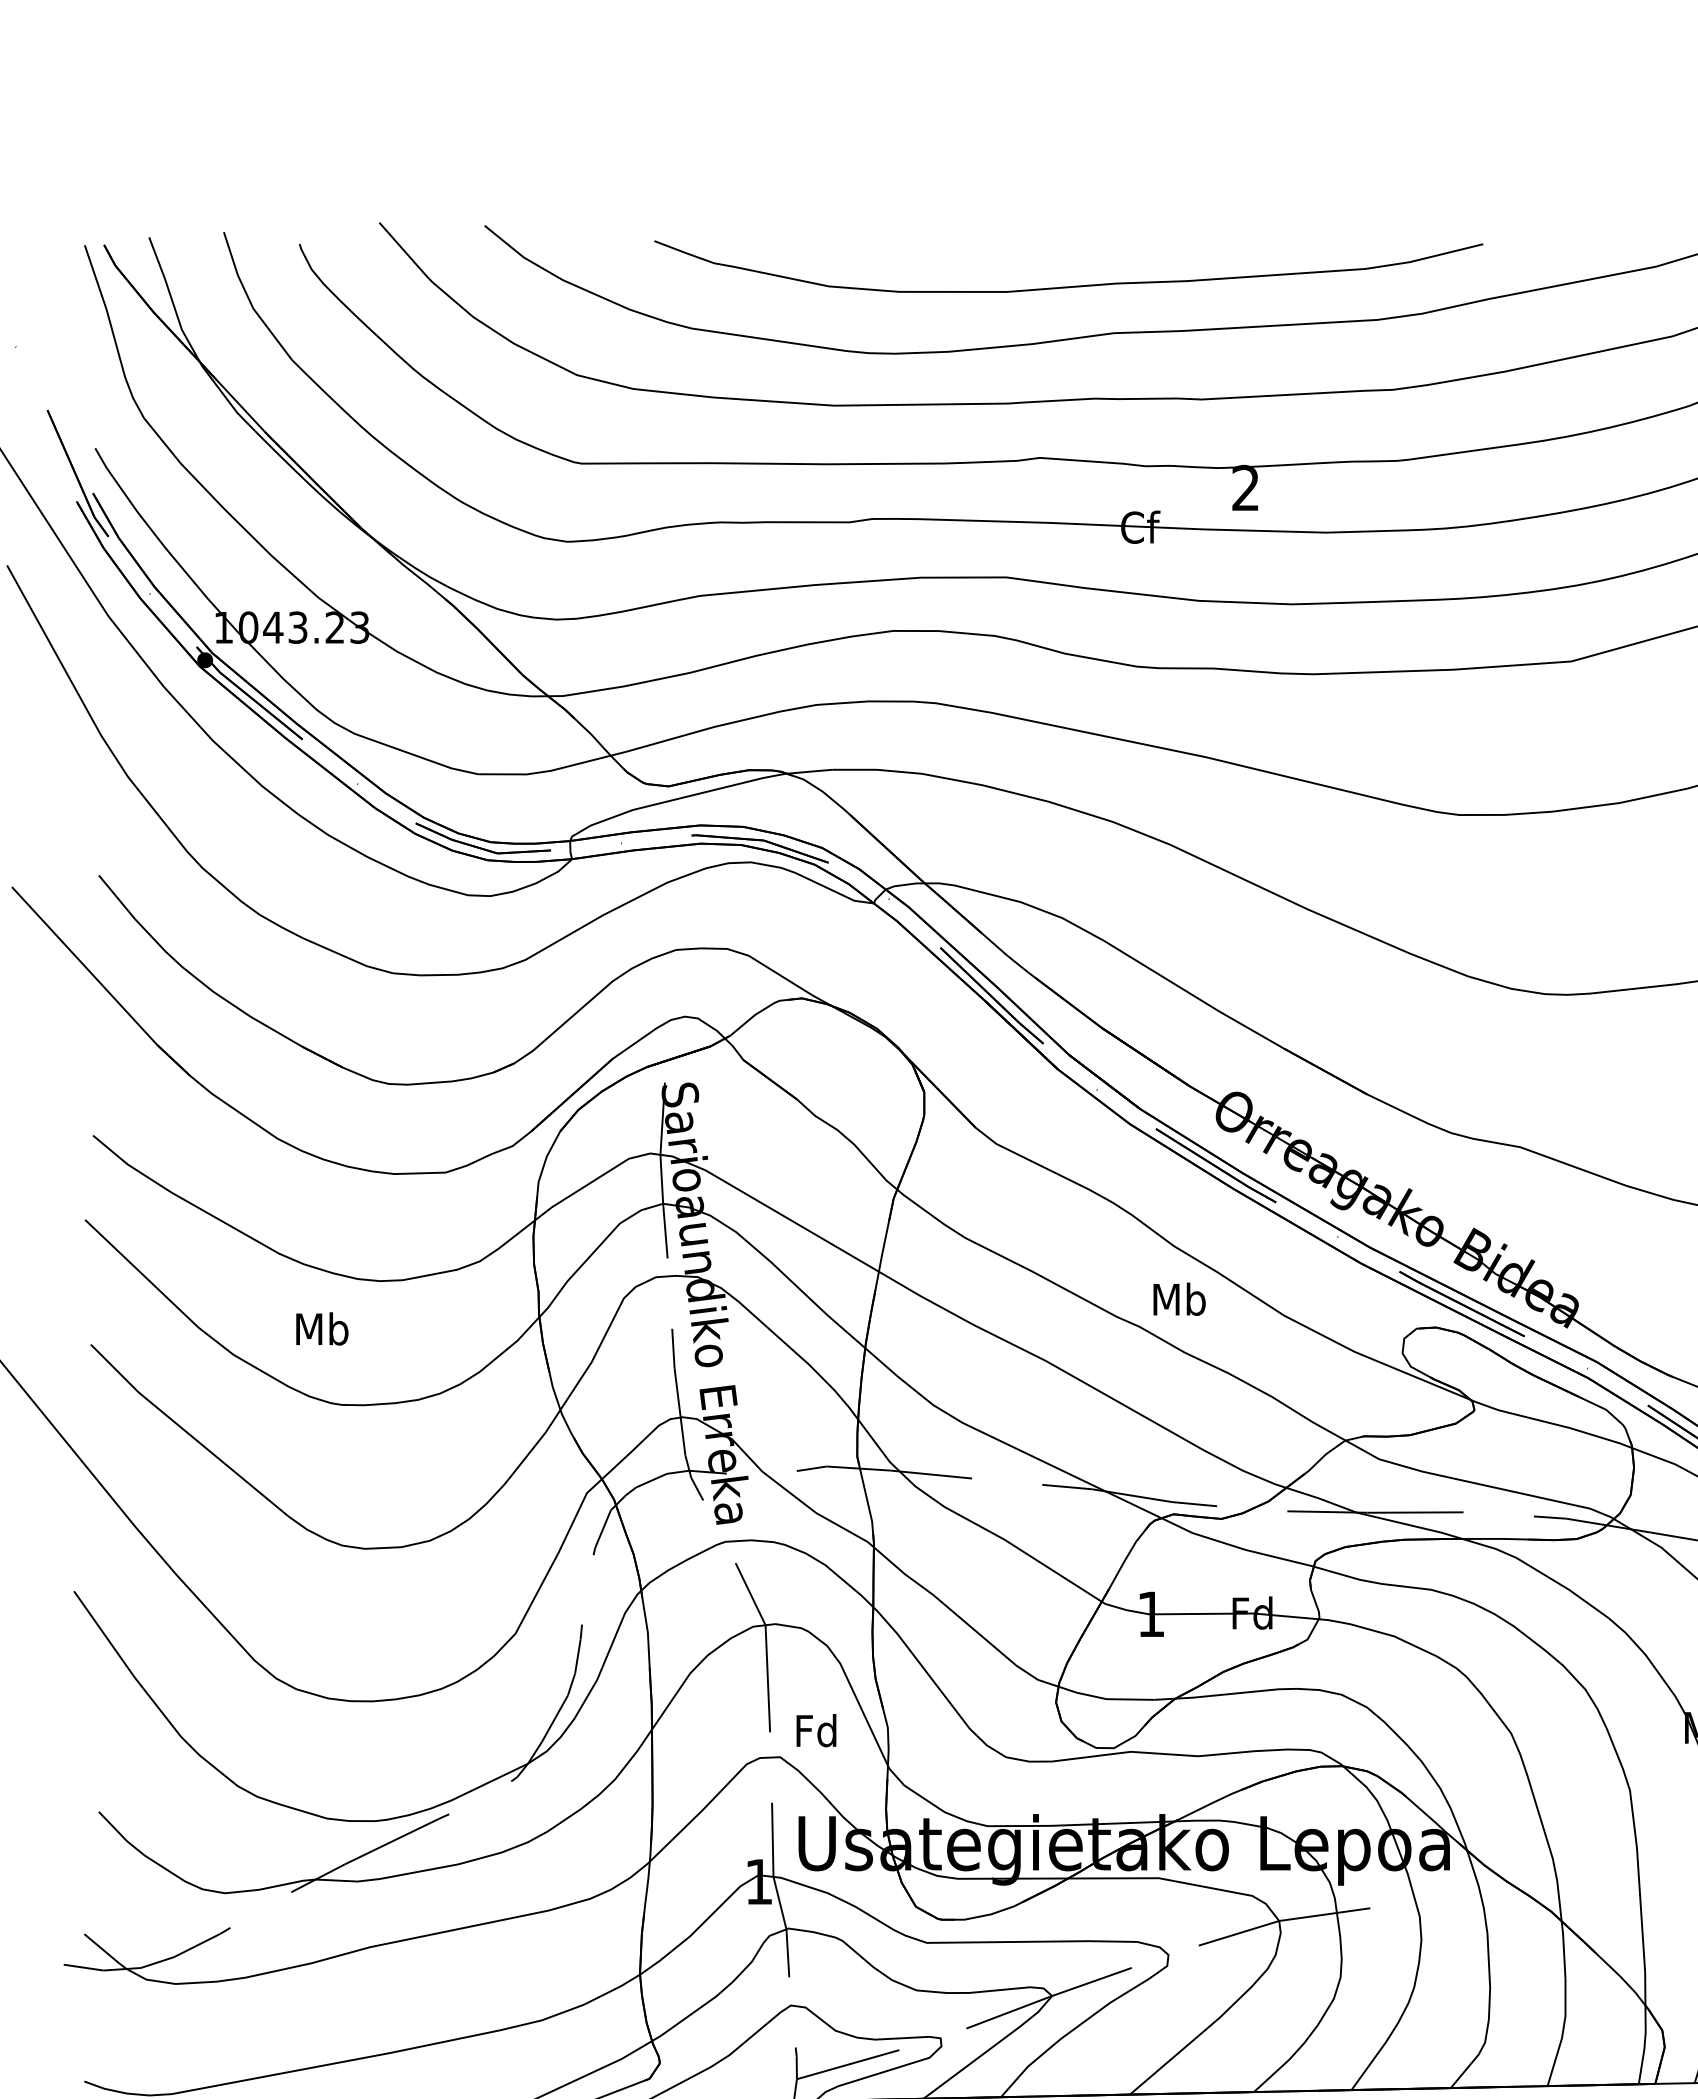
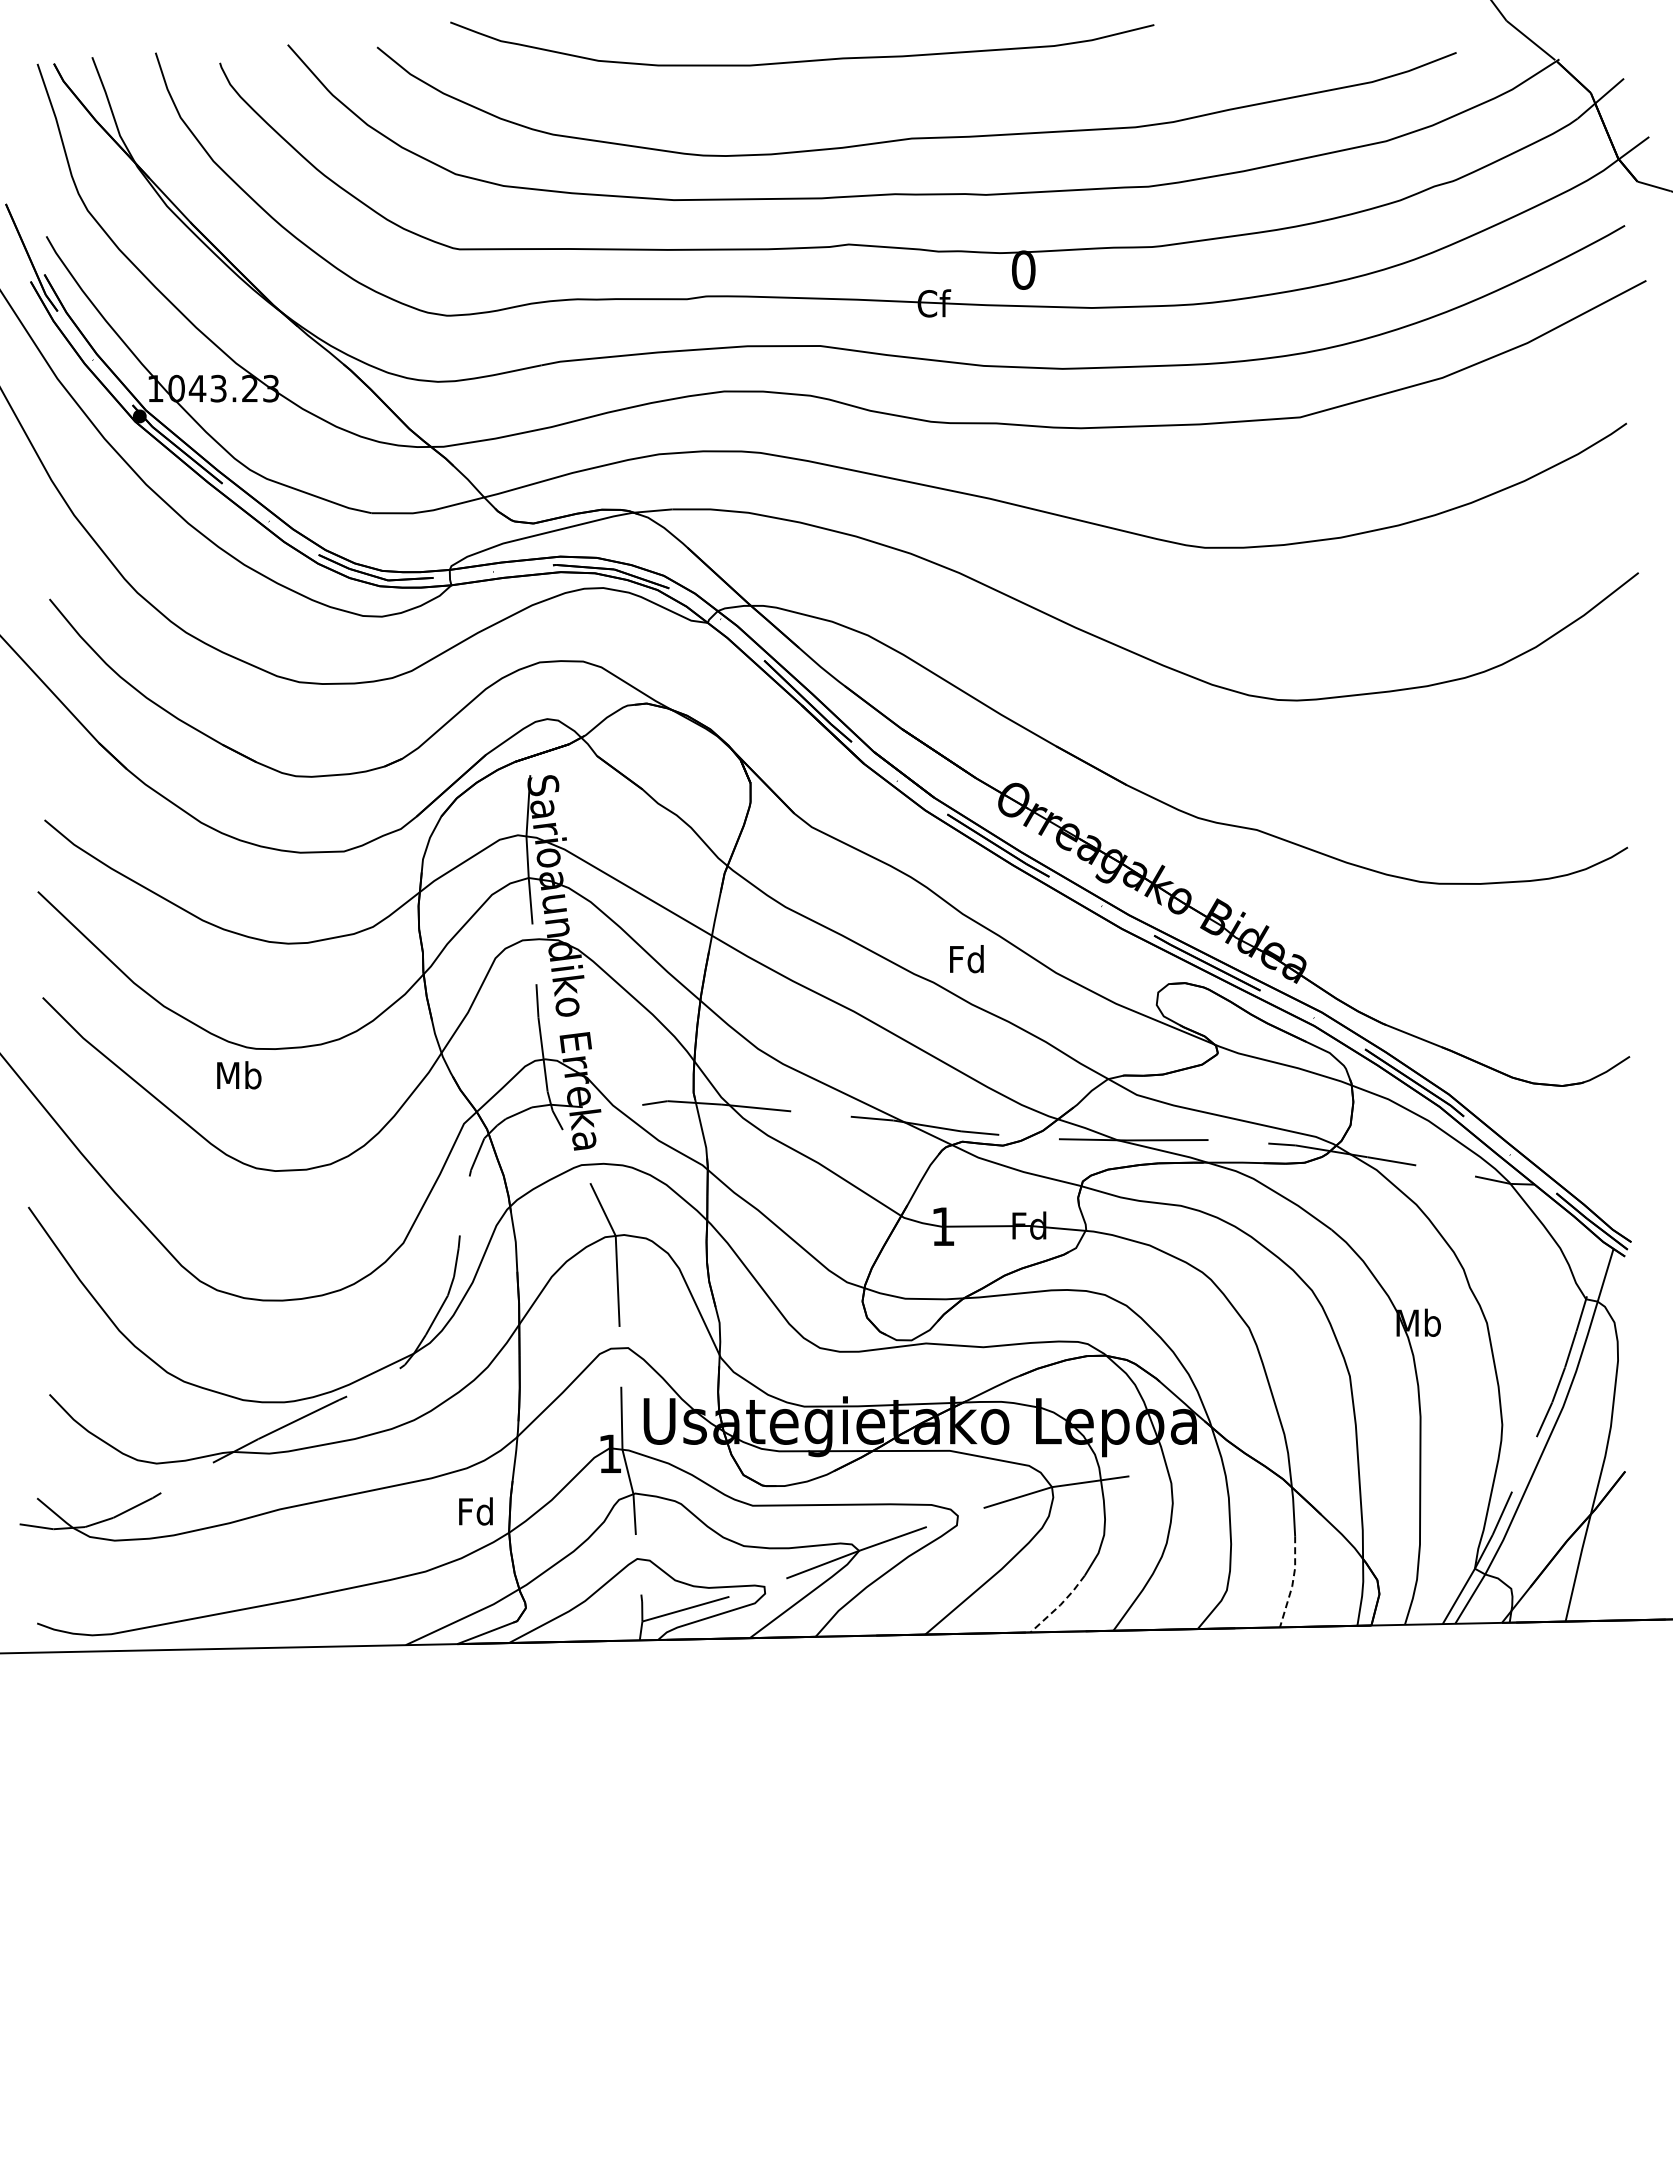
curve: (1069, 285) -> (802, 60), moved
text: (1245, 487) -> (1023, 269), 2 -> 0
text: (1179, 1299) -> (967, 959), Mb -> Fd
text: (322, 1329) -> (239, 1075), moved
text: (815, 1730) -> (475, 1511), moved
line: (1562, 2033) -> (1292, 1582), solid -> dashed
line: (1289, 2060) -> (1060, 1605), solid -> dashed

